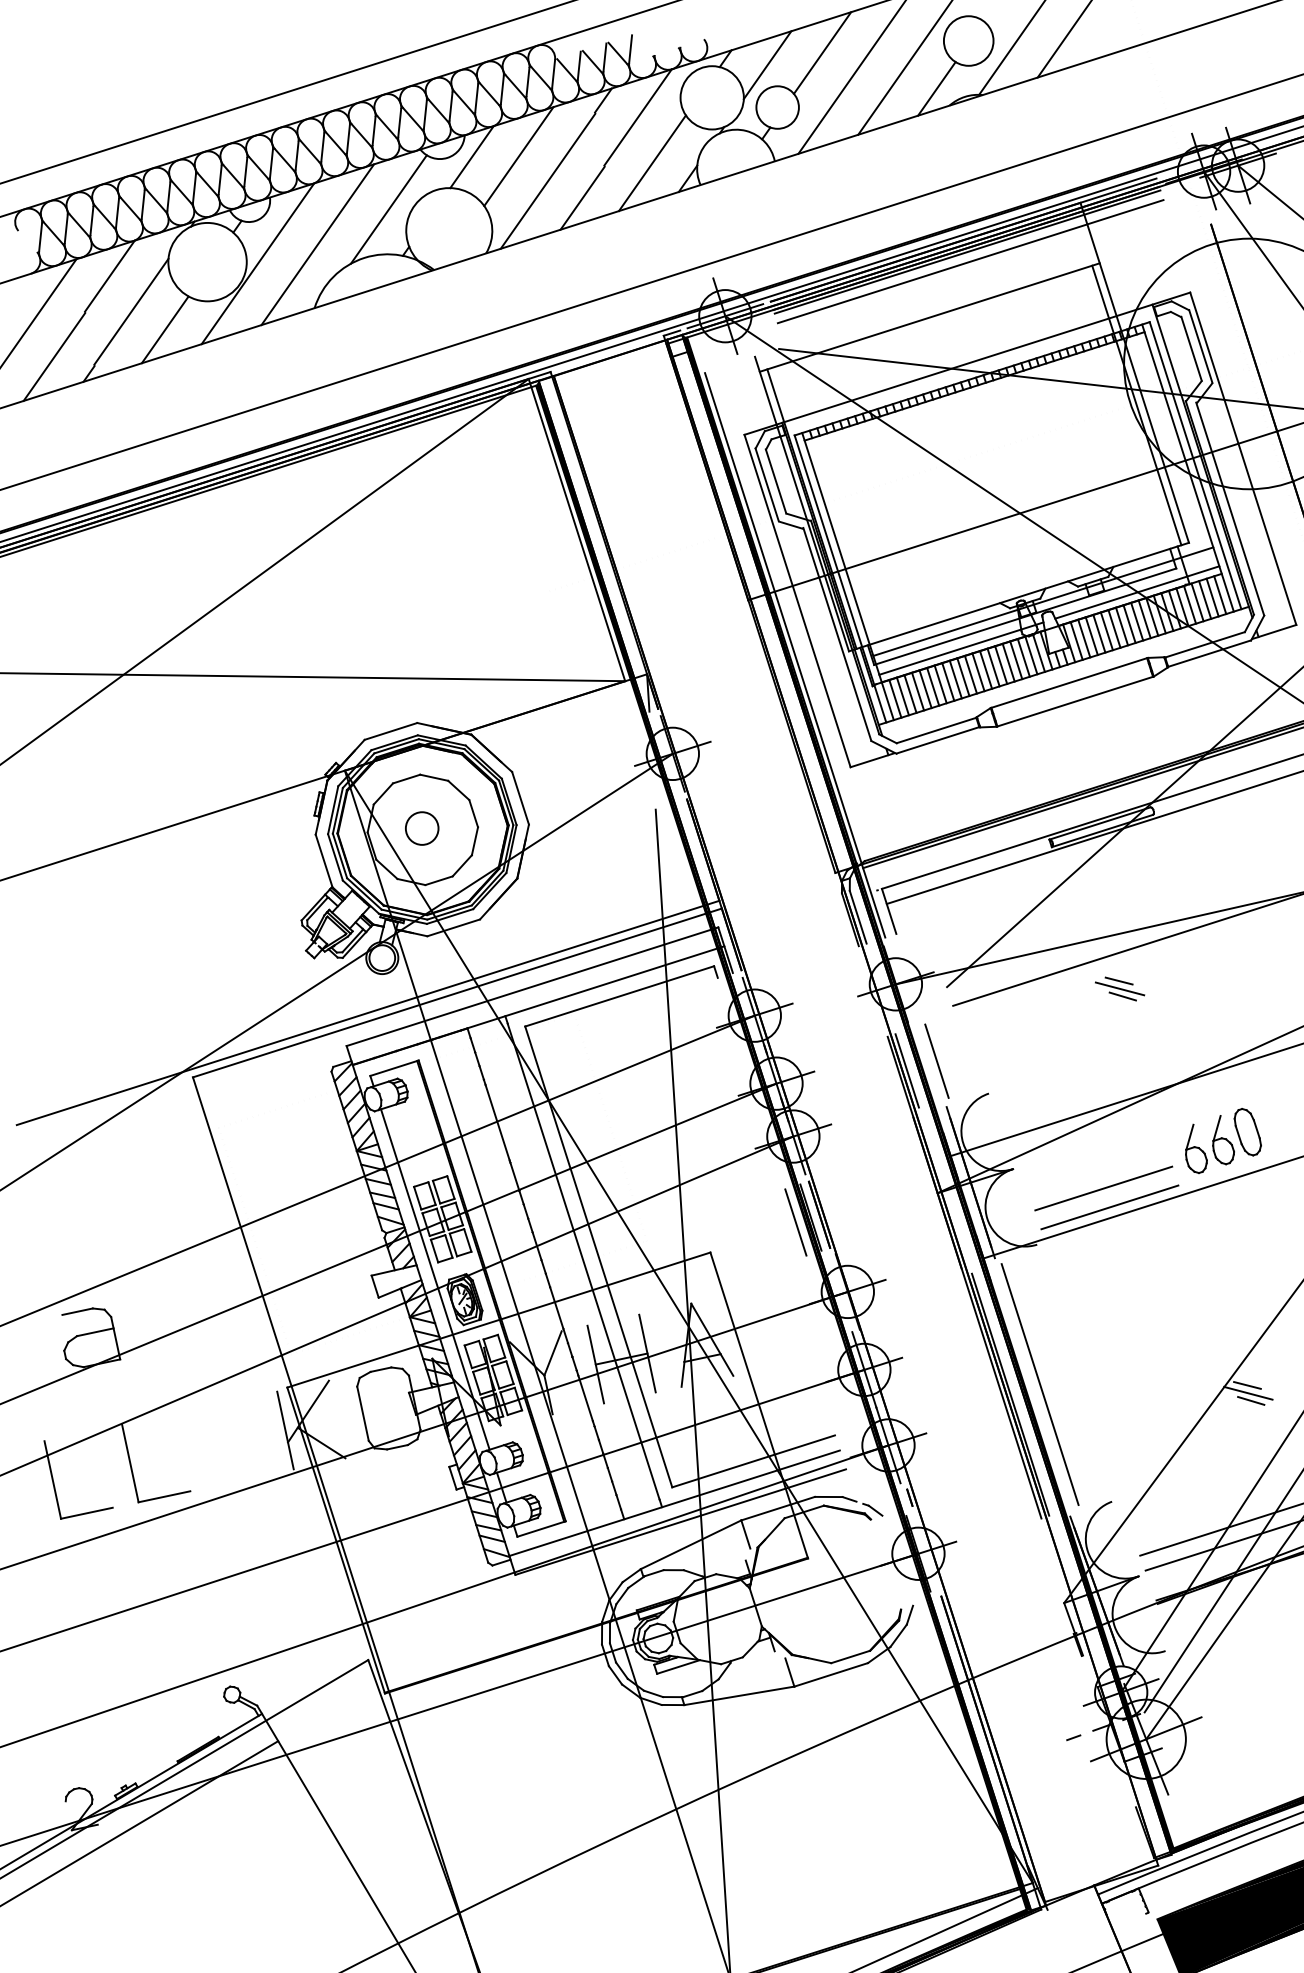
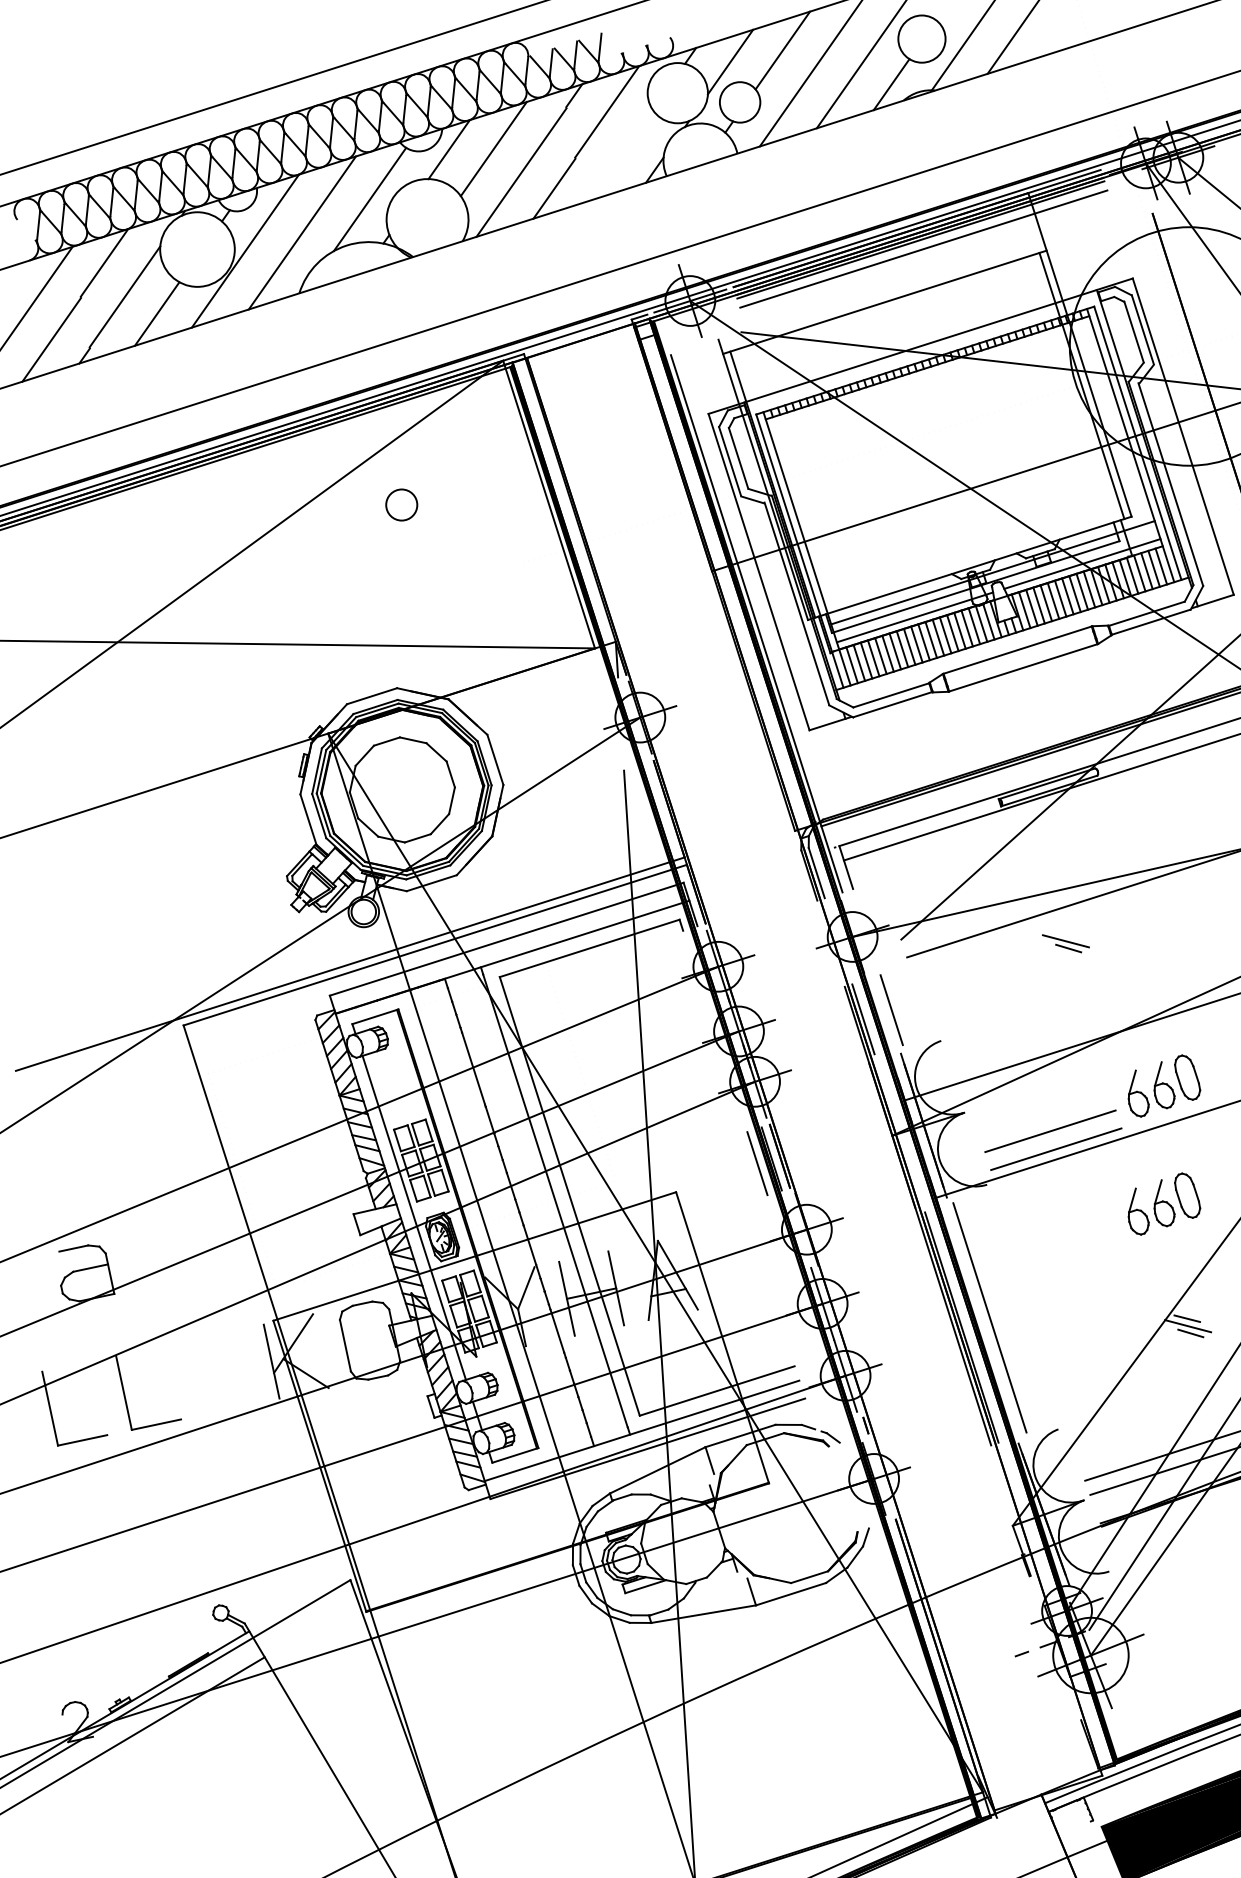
line: (651, 163) -> (620, 155), removed
circle: (422, 828) -> (402, 504), moved
line: (1118, 980) -> (1064, 933), removed
part: (1223, 1264) -> (1164, 1203), added

